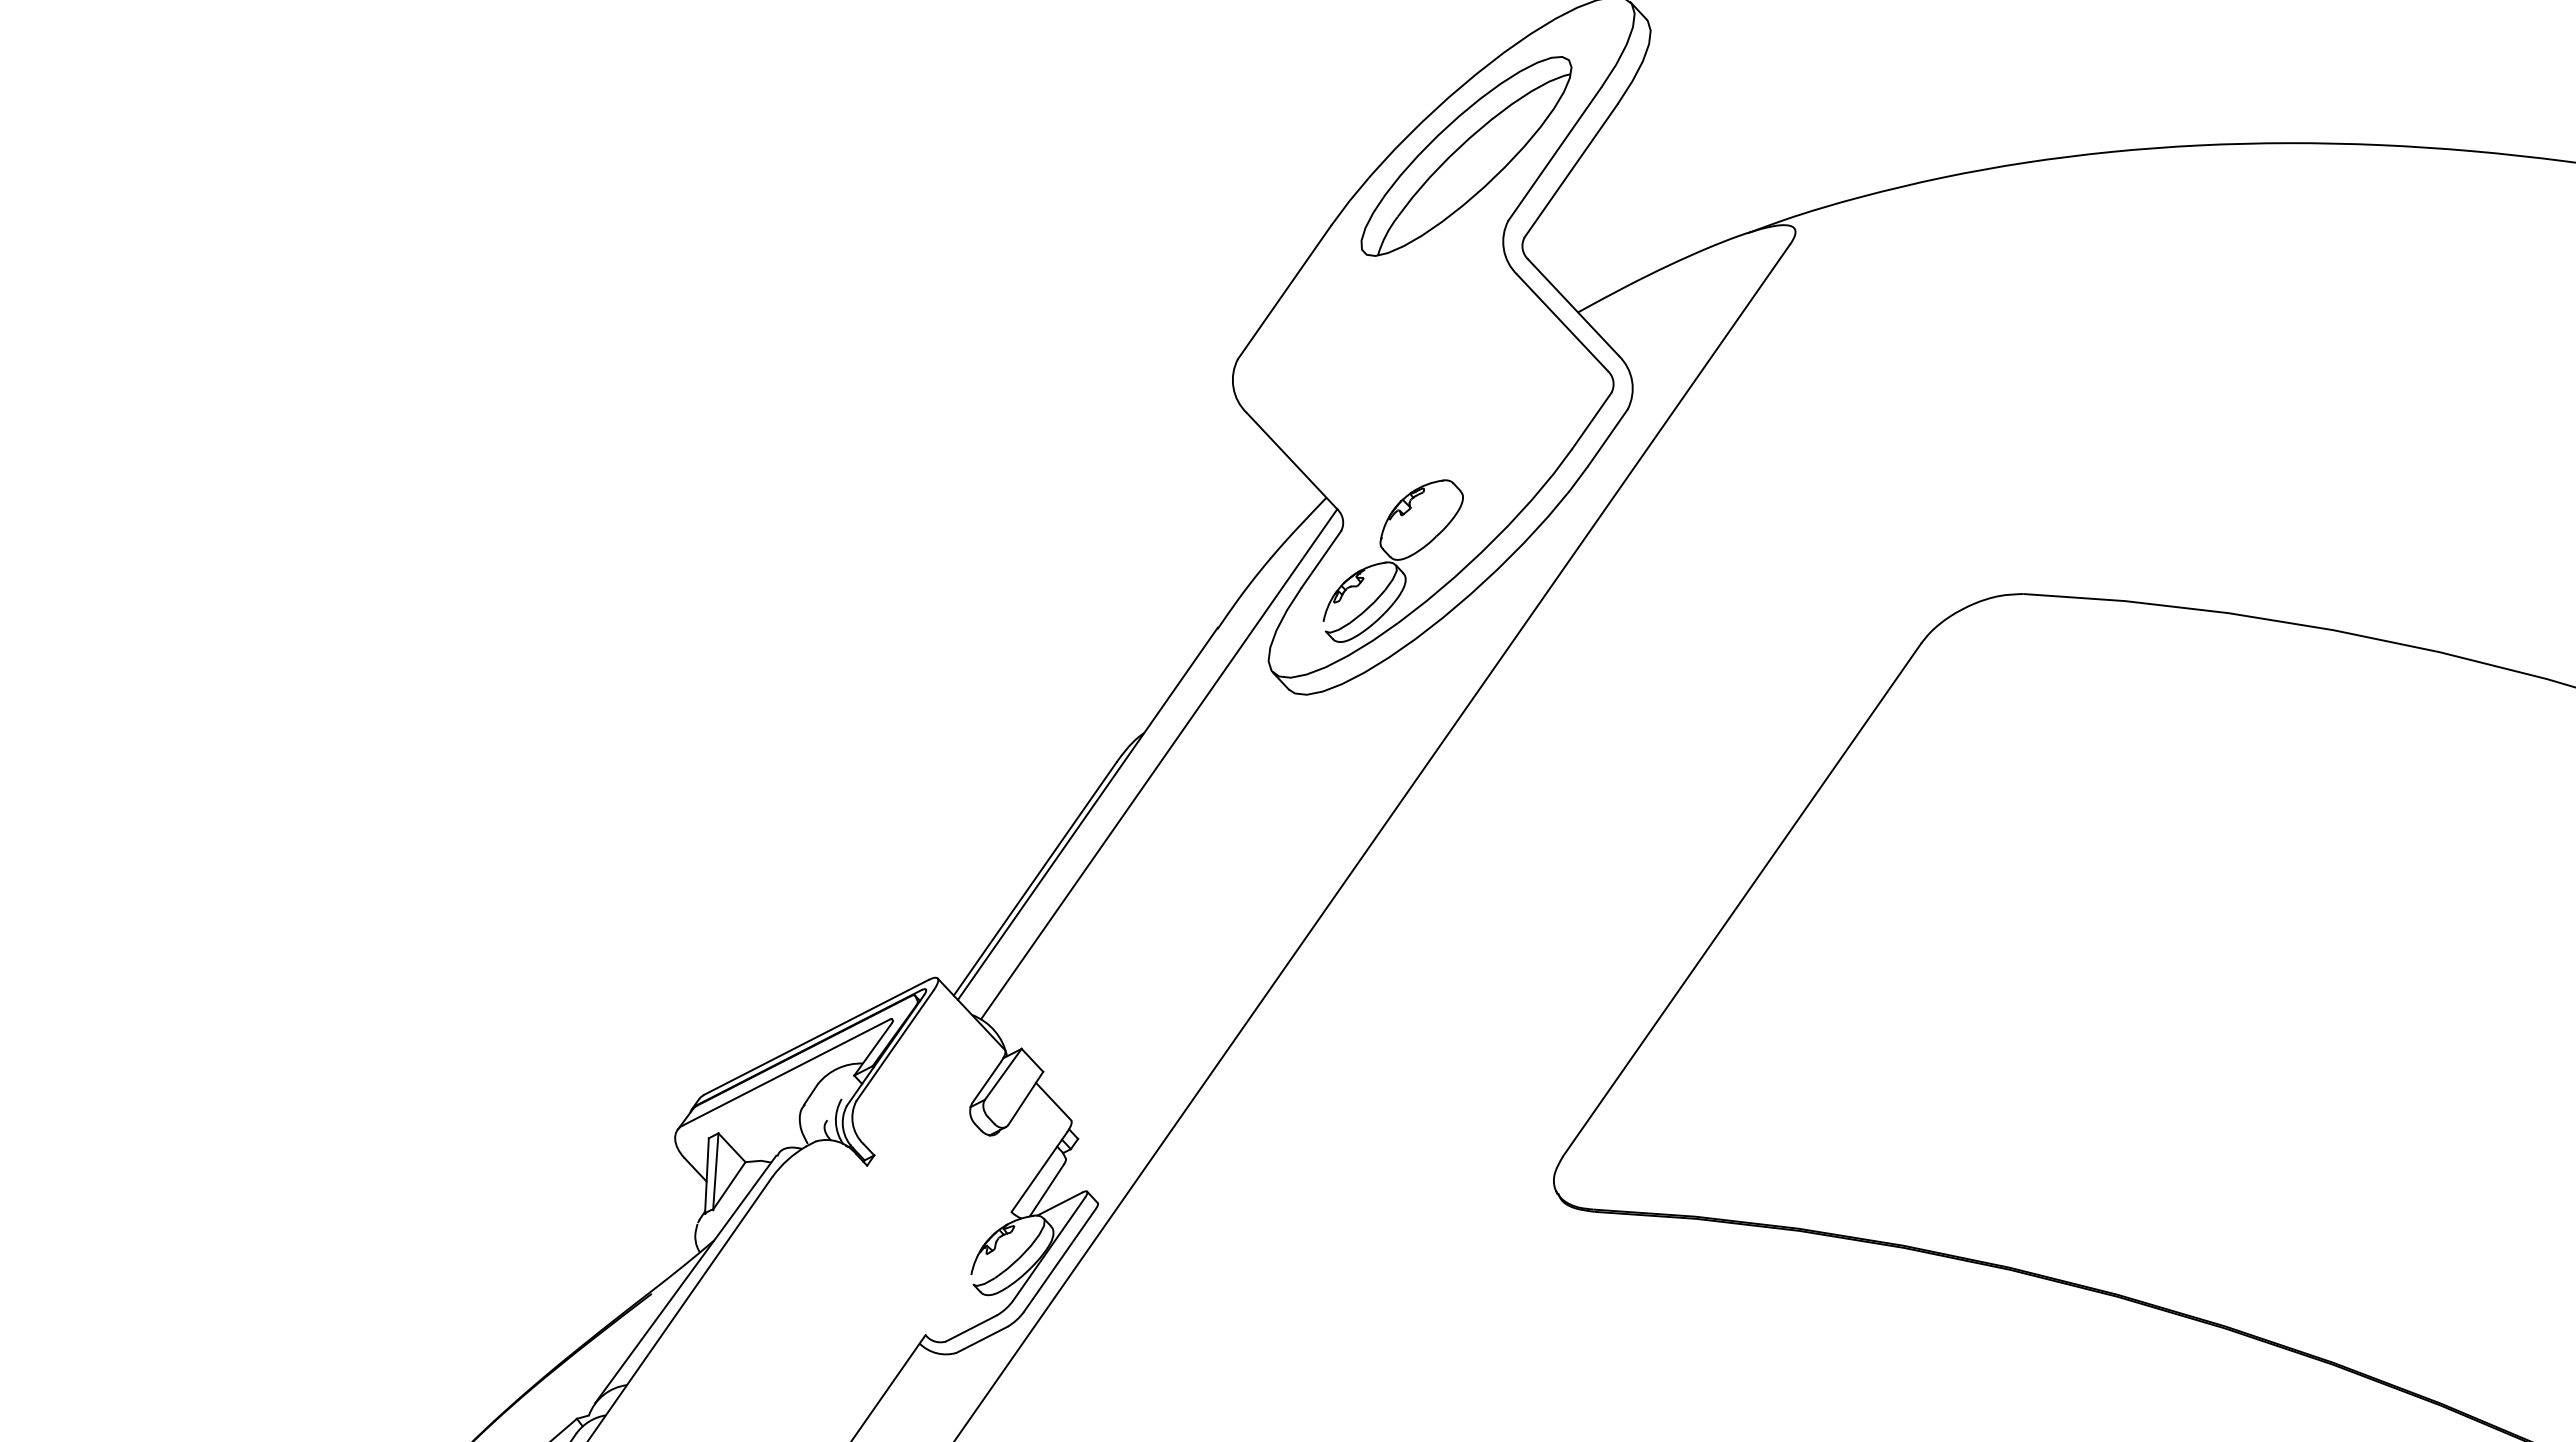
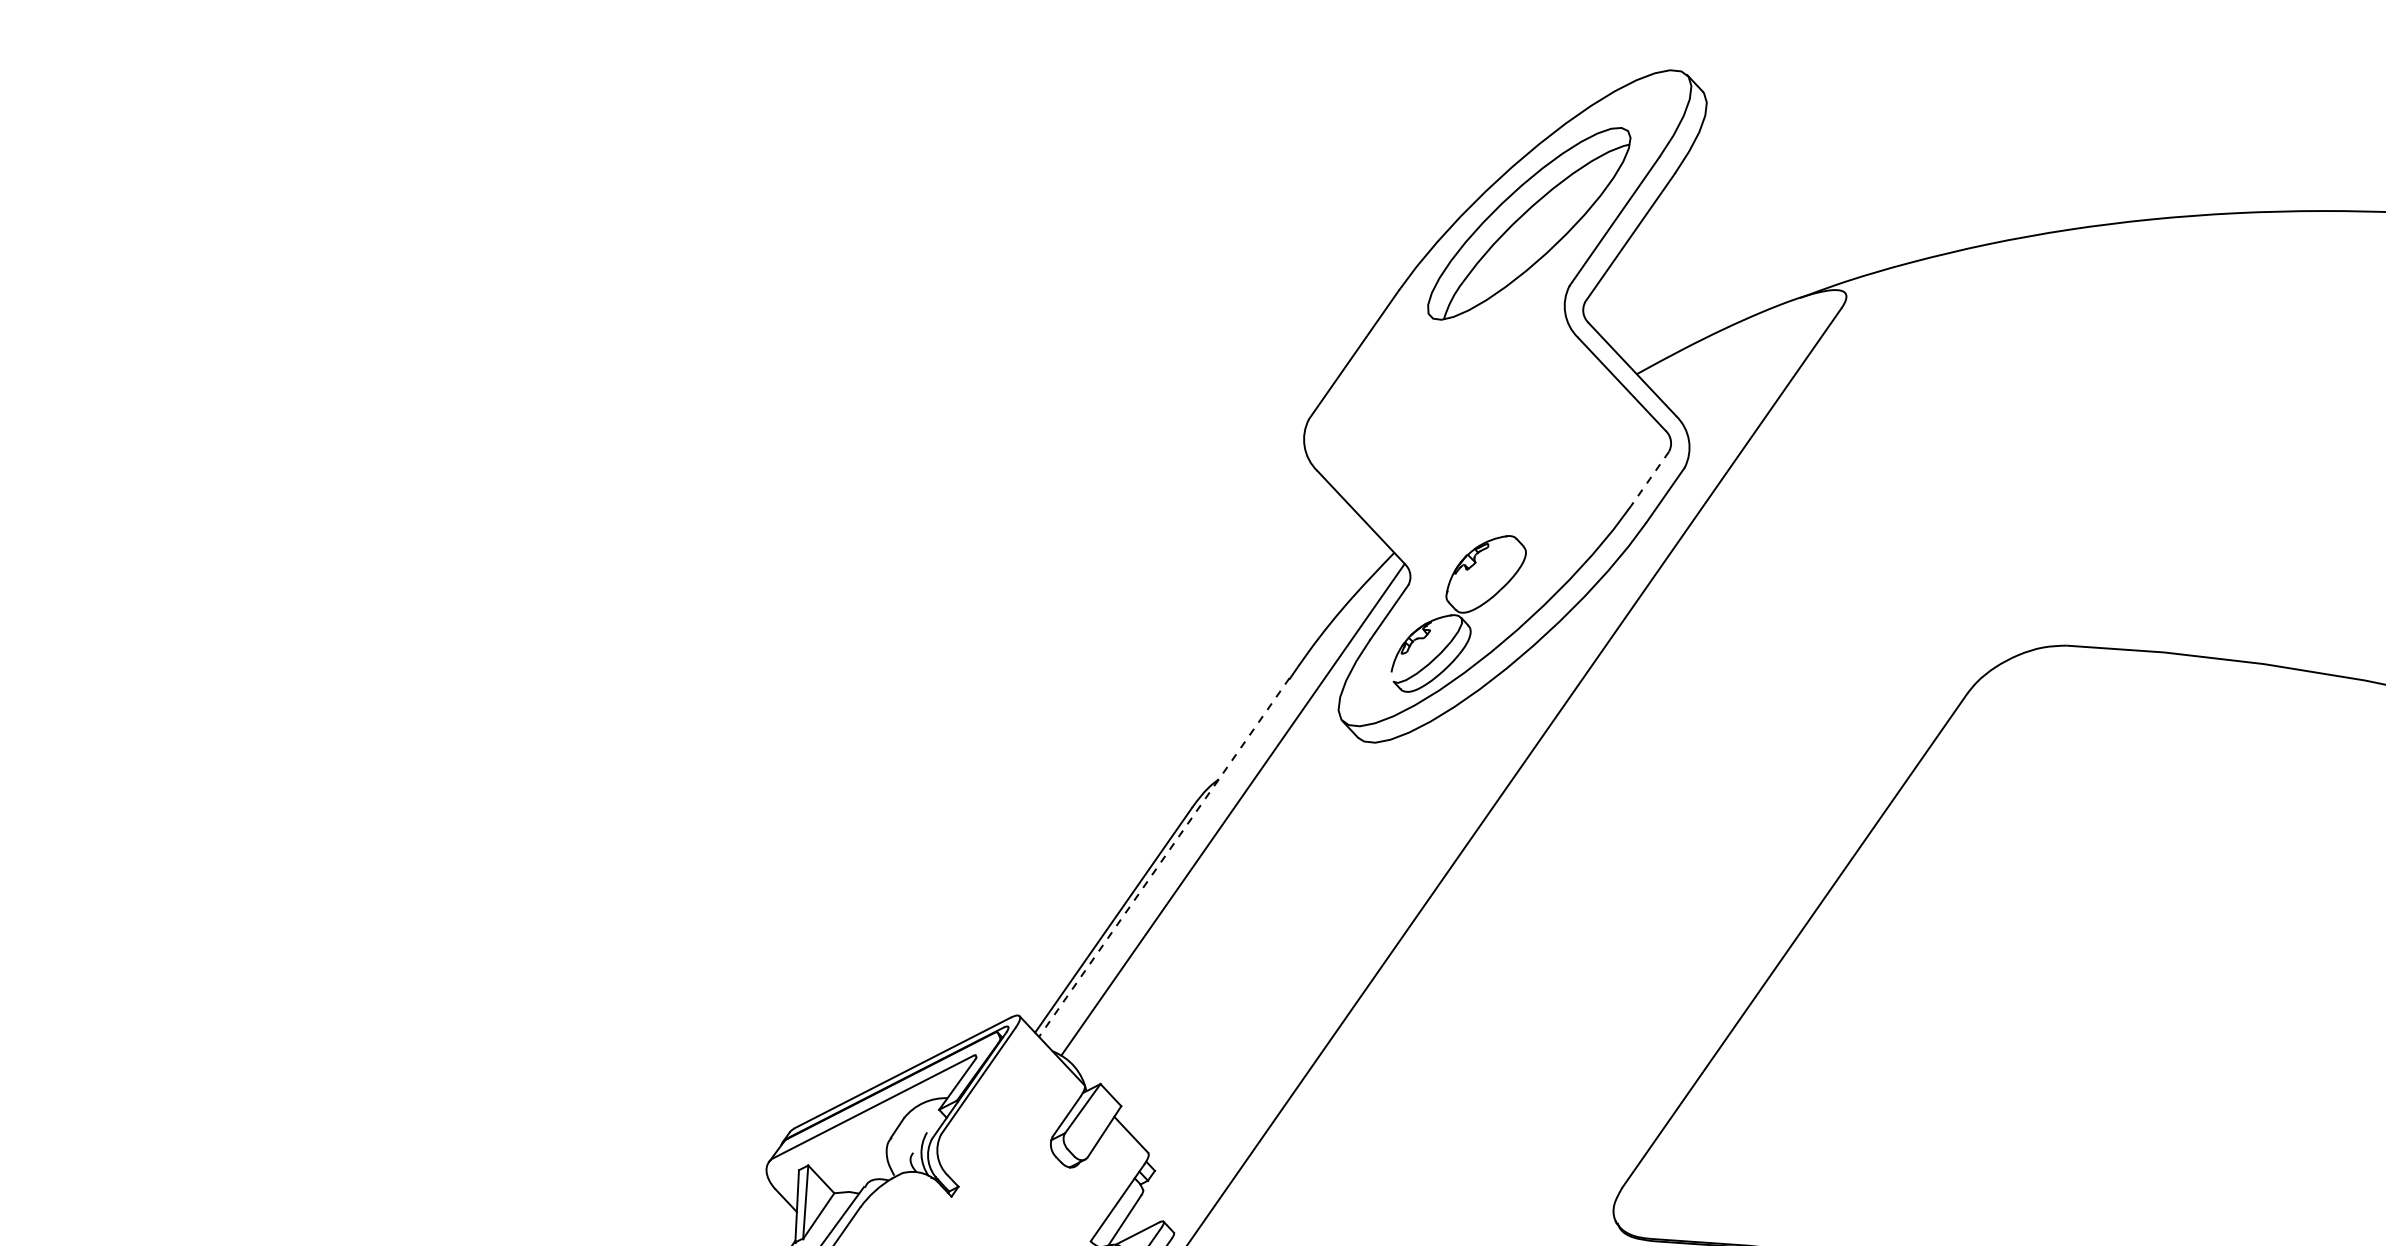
line: (1591, 421) -> (1649, 479), solid -> dashed
line: (1087, 813) -> (1163, 857), solid -> dashed

